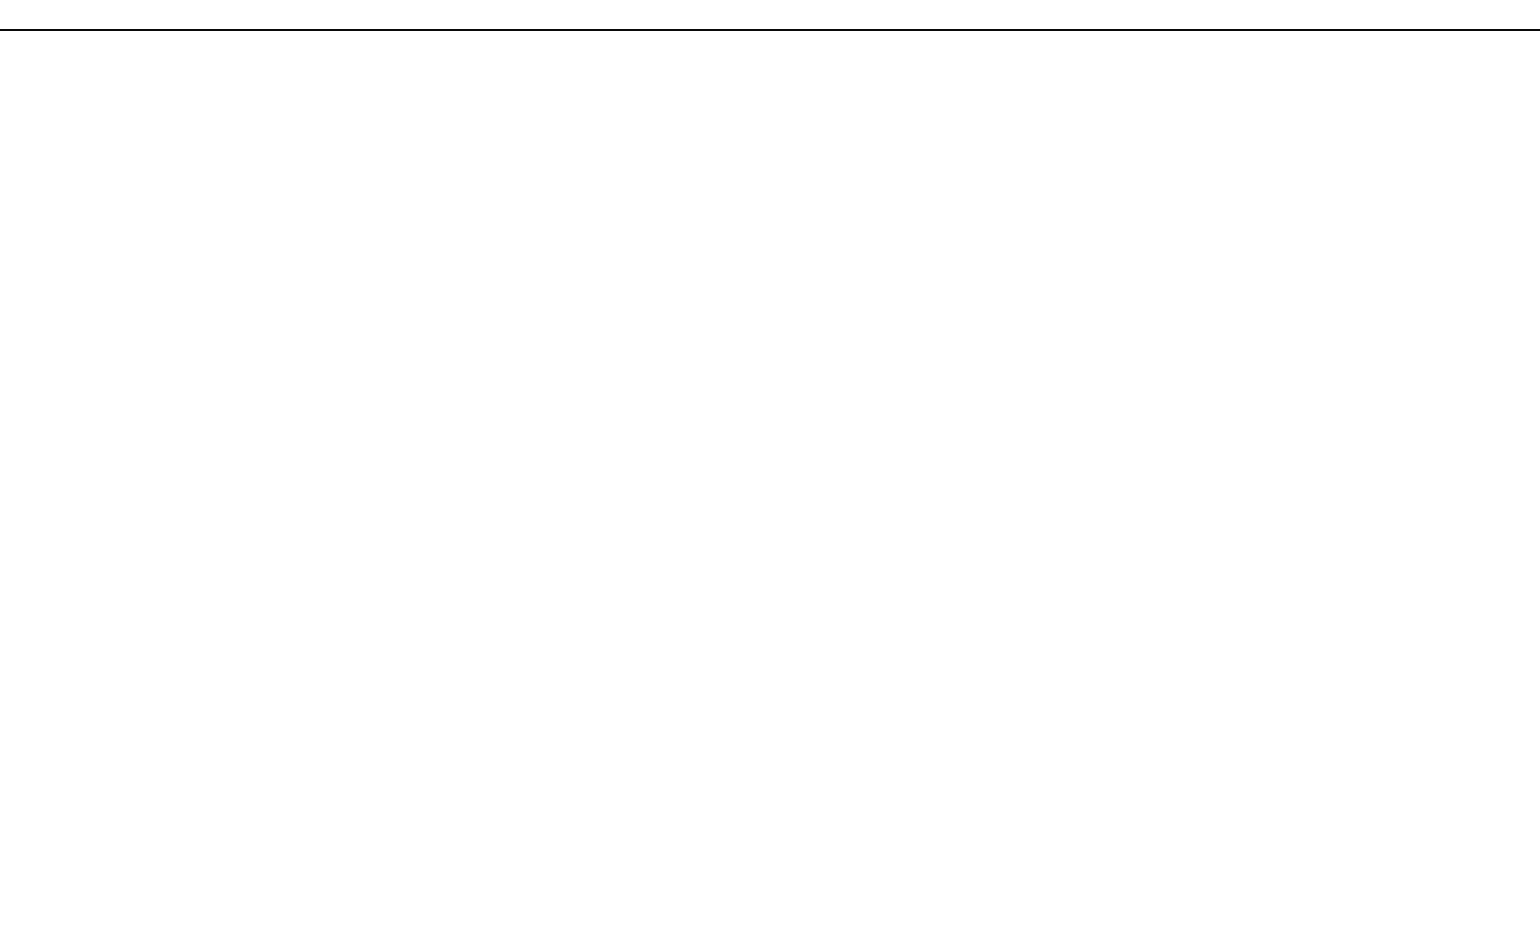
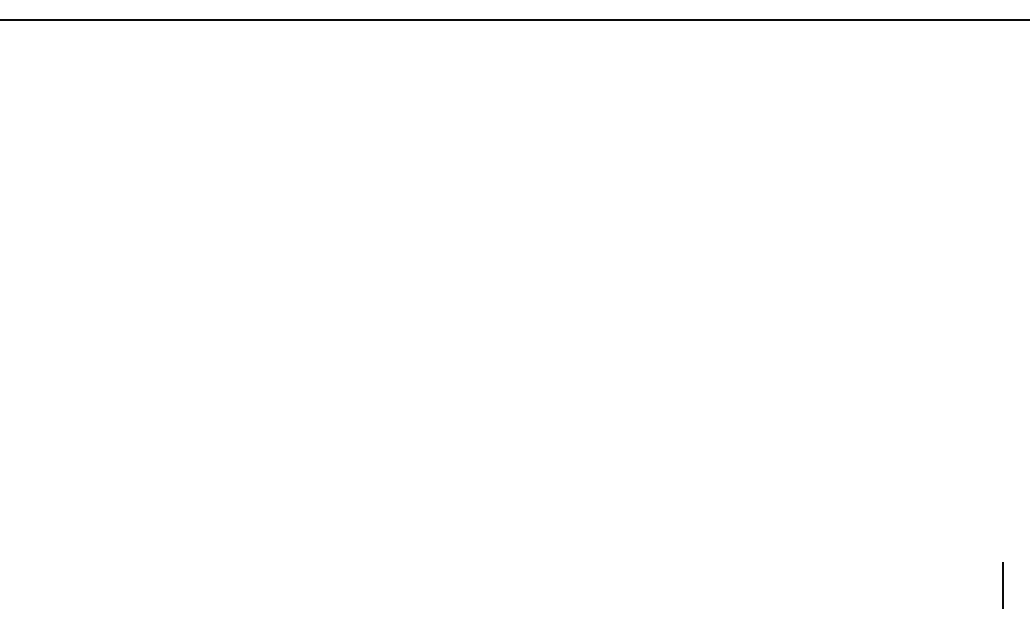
line: (1500, 875) -> (1003, 585), added

